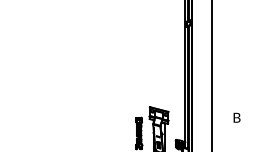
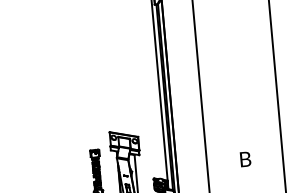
text: (236, 117) -> (244, 158), moved

